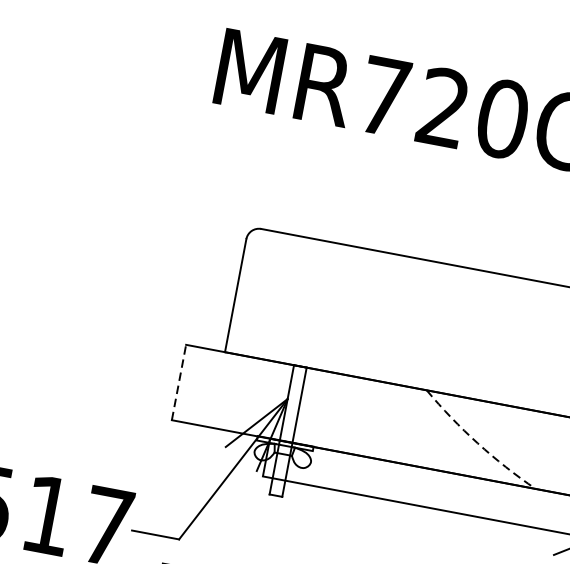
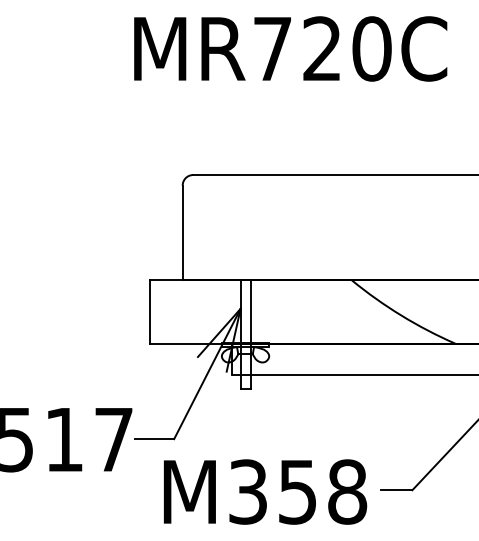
line: (179, 383) -> (150, 312), dashed -> solid
arc: (477, 443) -> (401, 315), dashed -> solid

